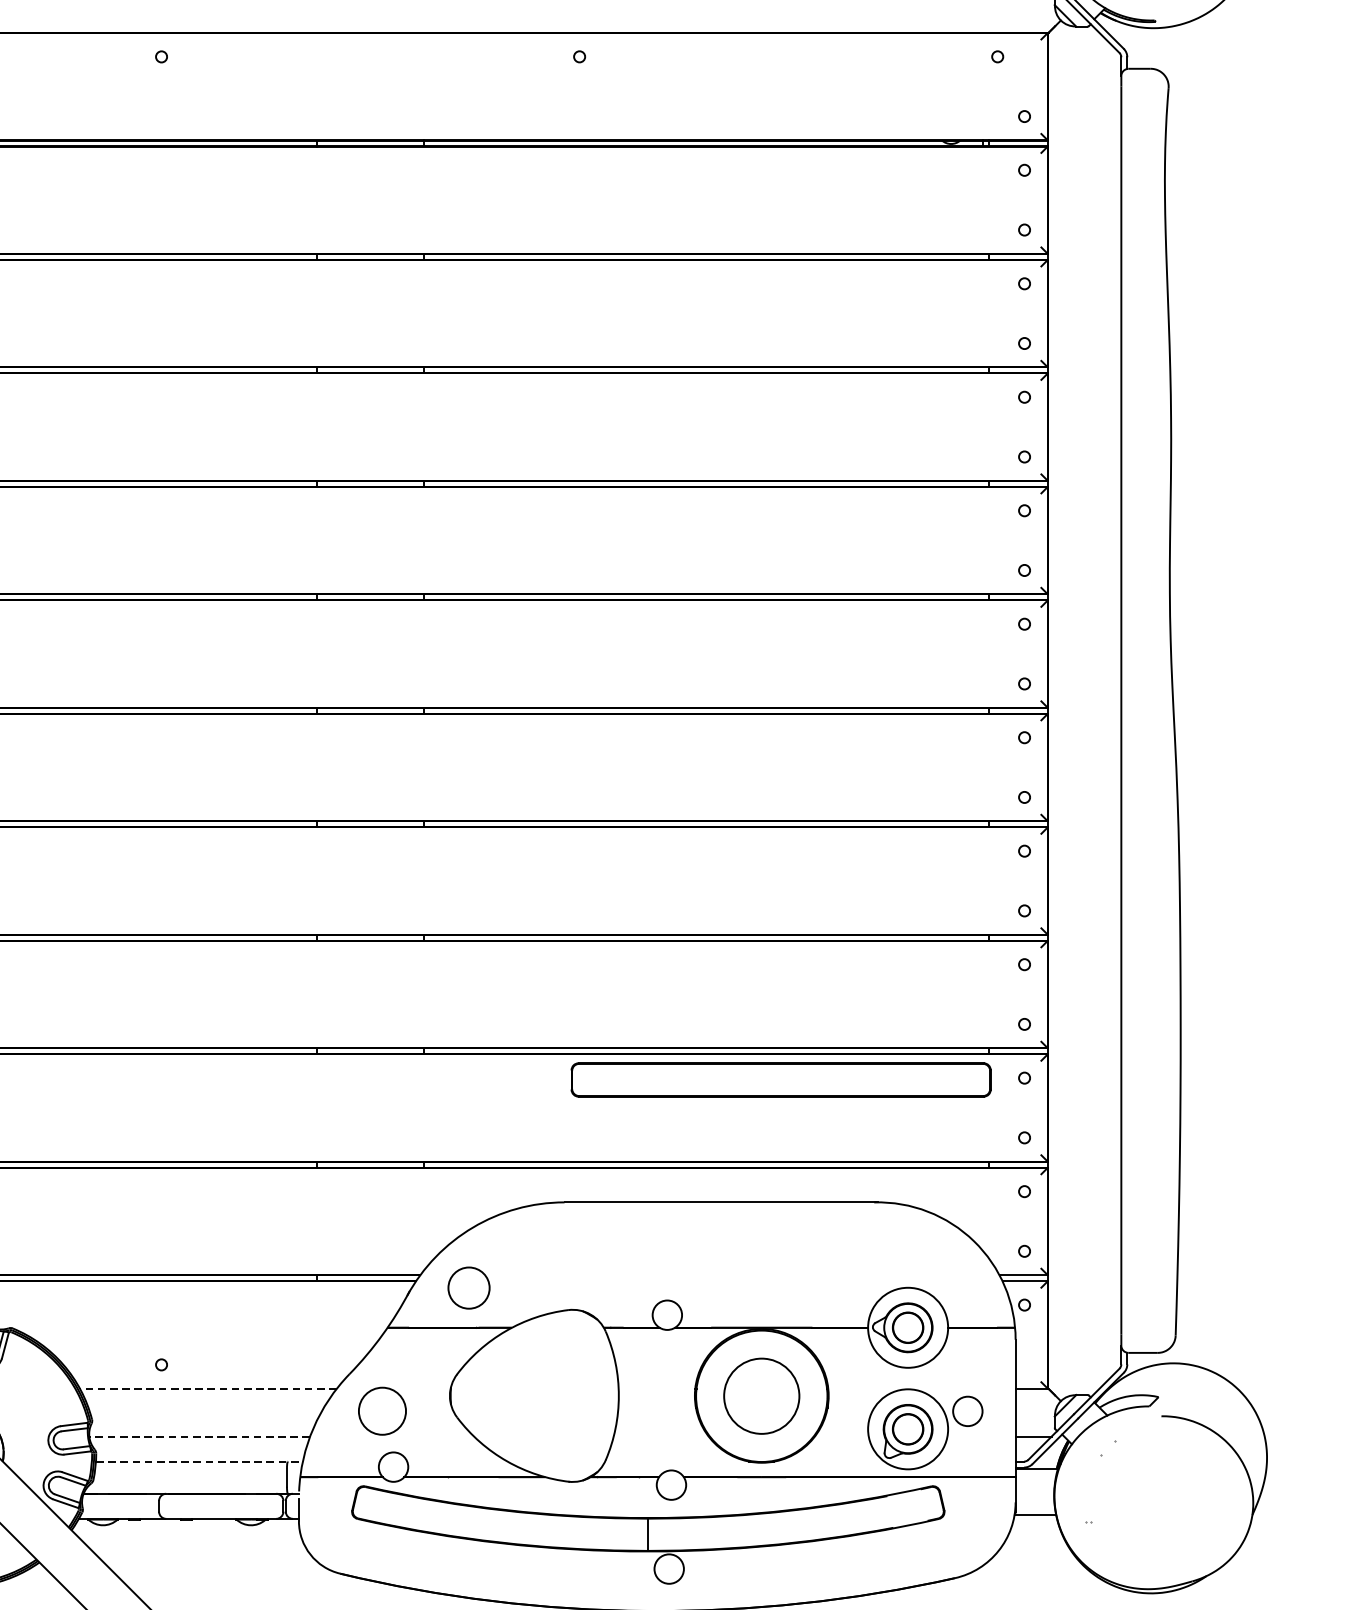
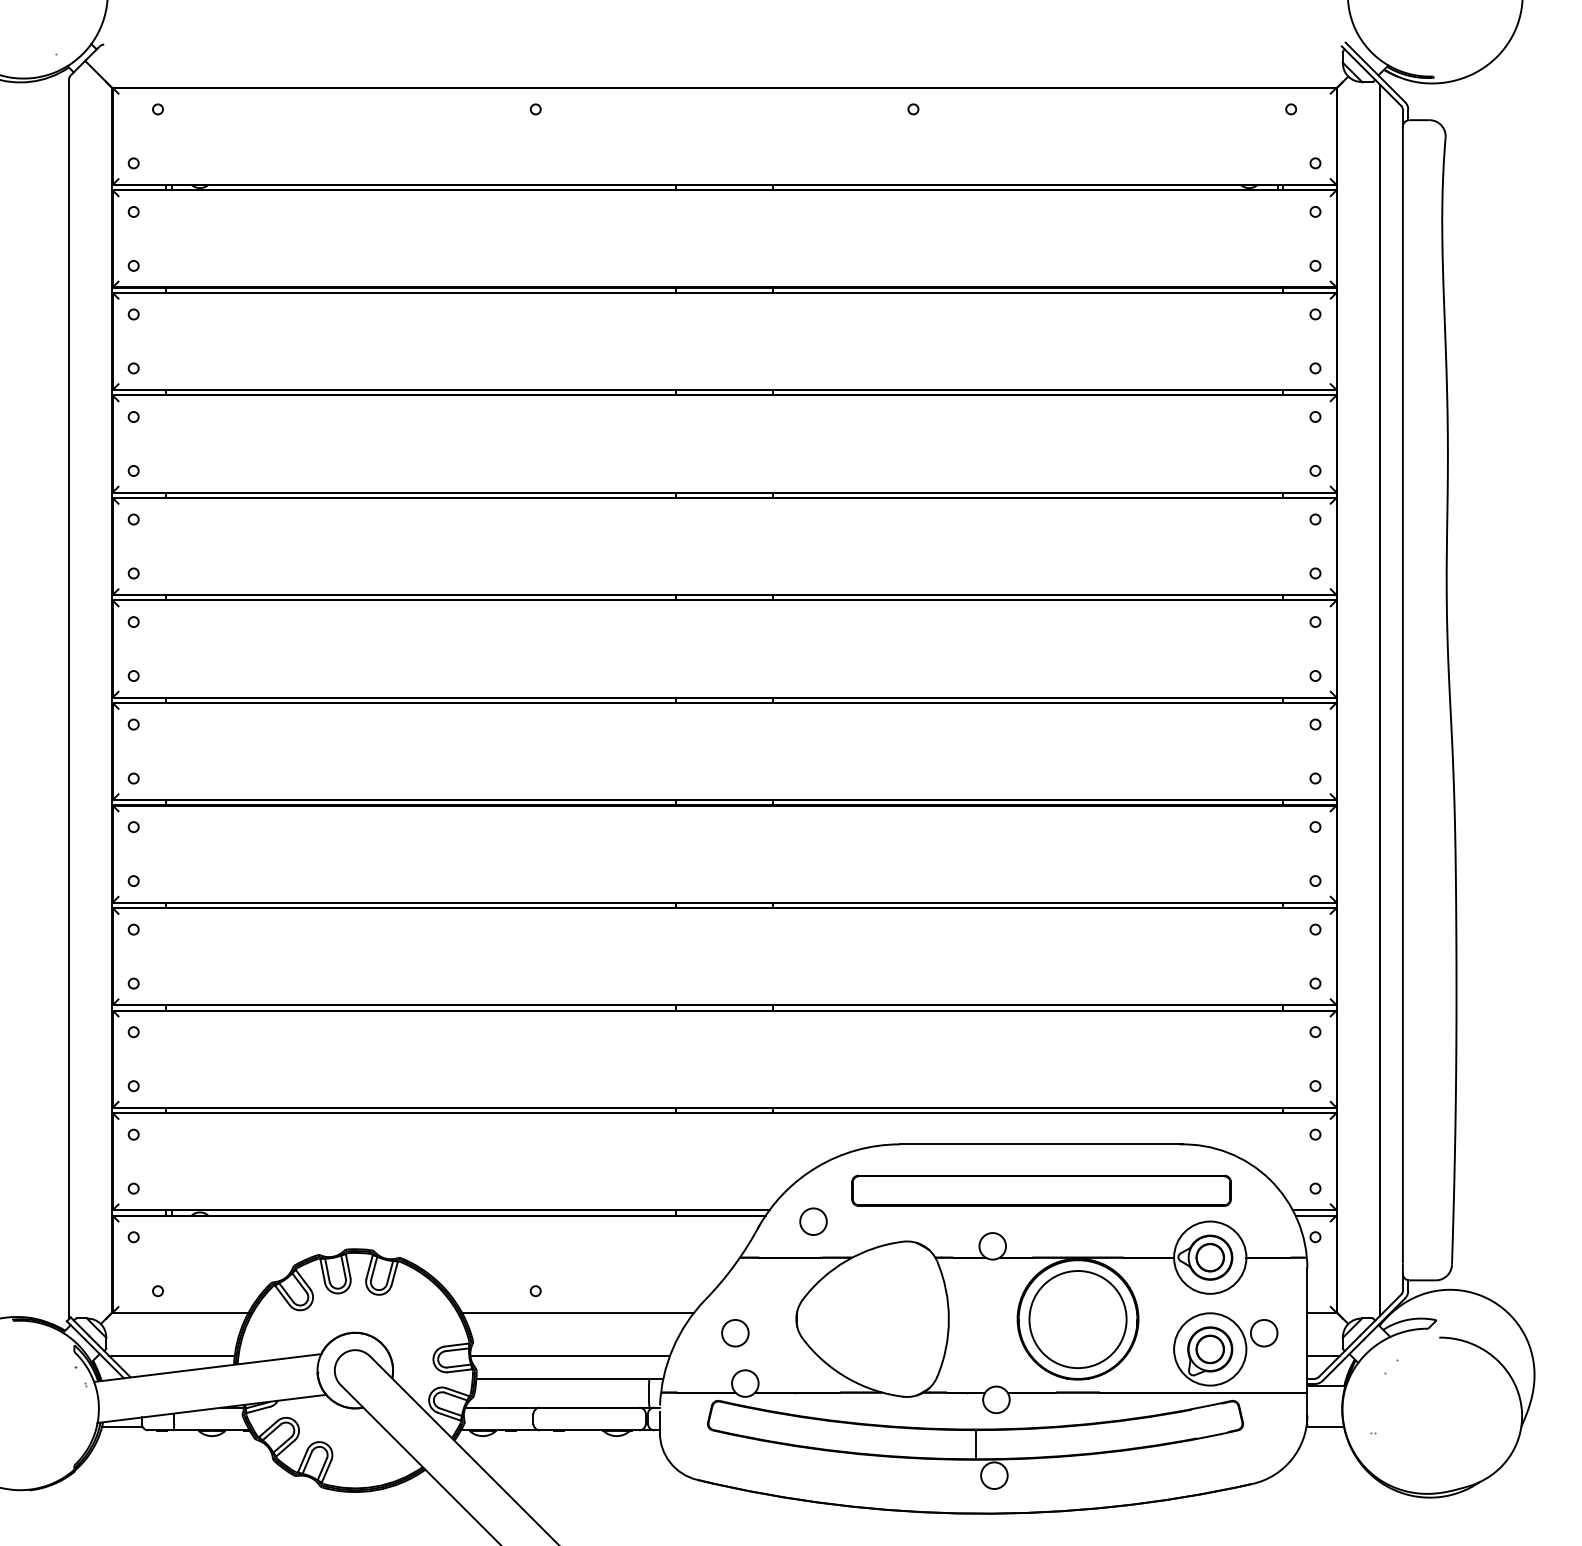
line: (1096, 709) -> (1380, 699), added
part: (781, 1079) -> (1041, 1190), moved
circle: (468, 1287) -> (813, 1221), size x0.71
line: (207, 1388) -> (577, 1312), dashed -> solid
circle: (761, 1396) -> (1077, 1319), size x1.43
circle: (382, 1411) -> (735, 1333), size x0.62
line: (200, 1436) -> (570, 1355), dashed -> solid
line: (200, 1461) -> (570, 1378), dashed -> solid

